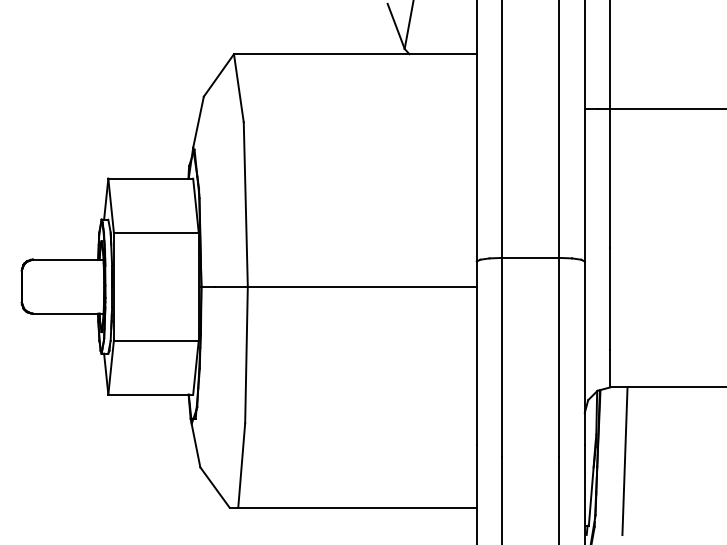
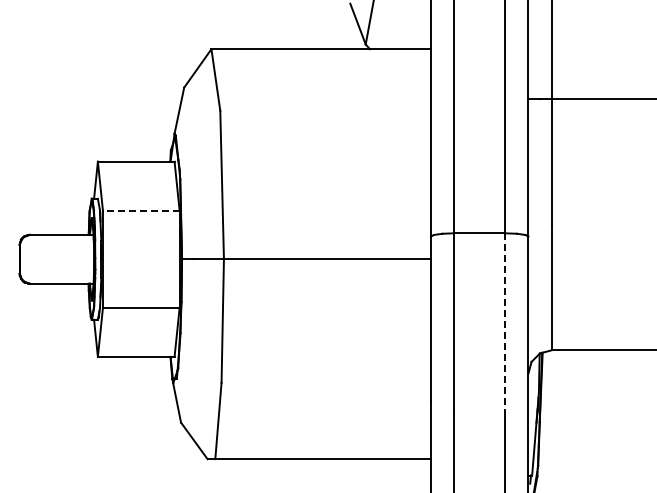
line: (155, 232) -> (140, 210), solid -> dashed
line: (559, 357) -> (505, 323), solid -> dashed
line: (624, 460) -> (564, 416), removed

